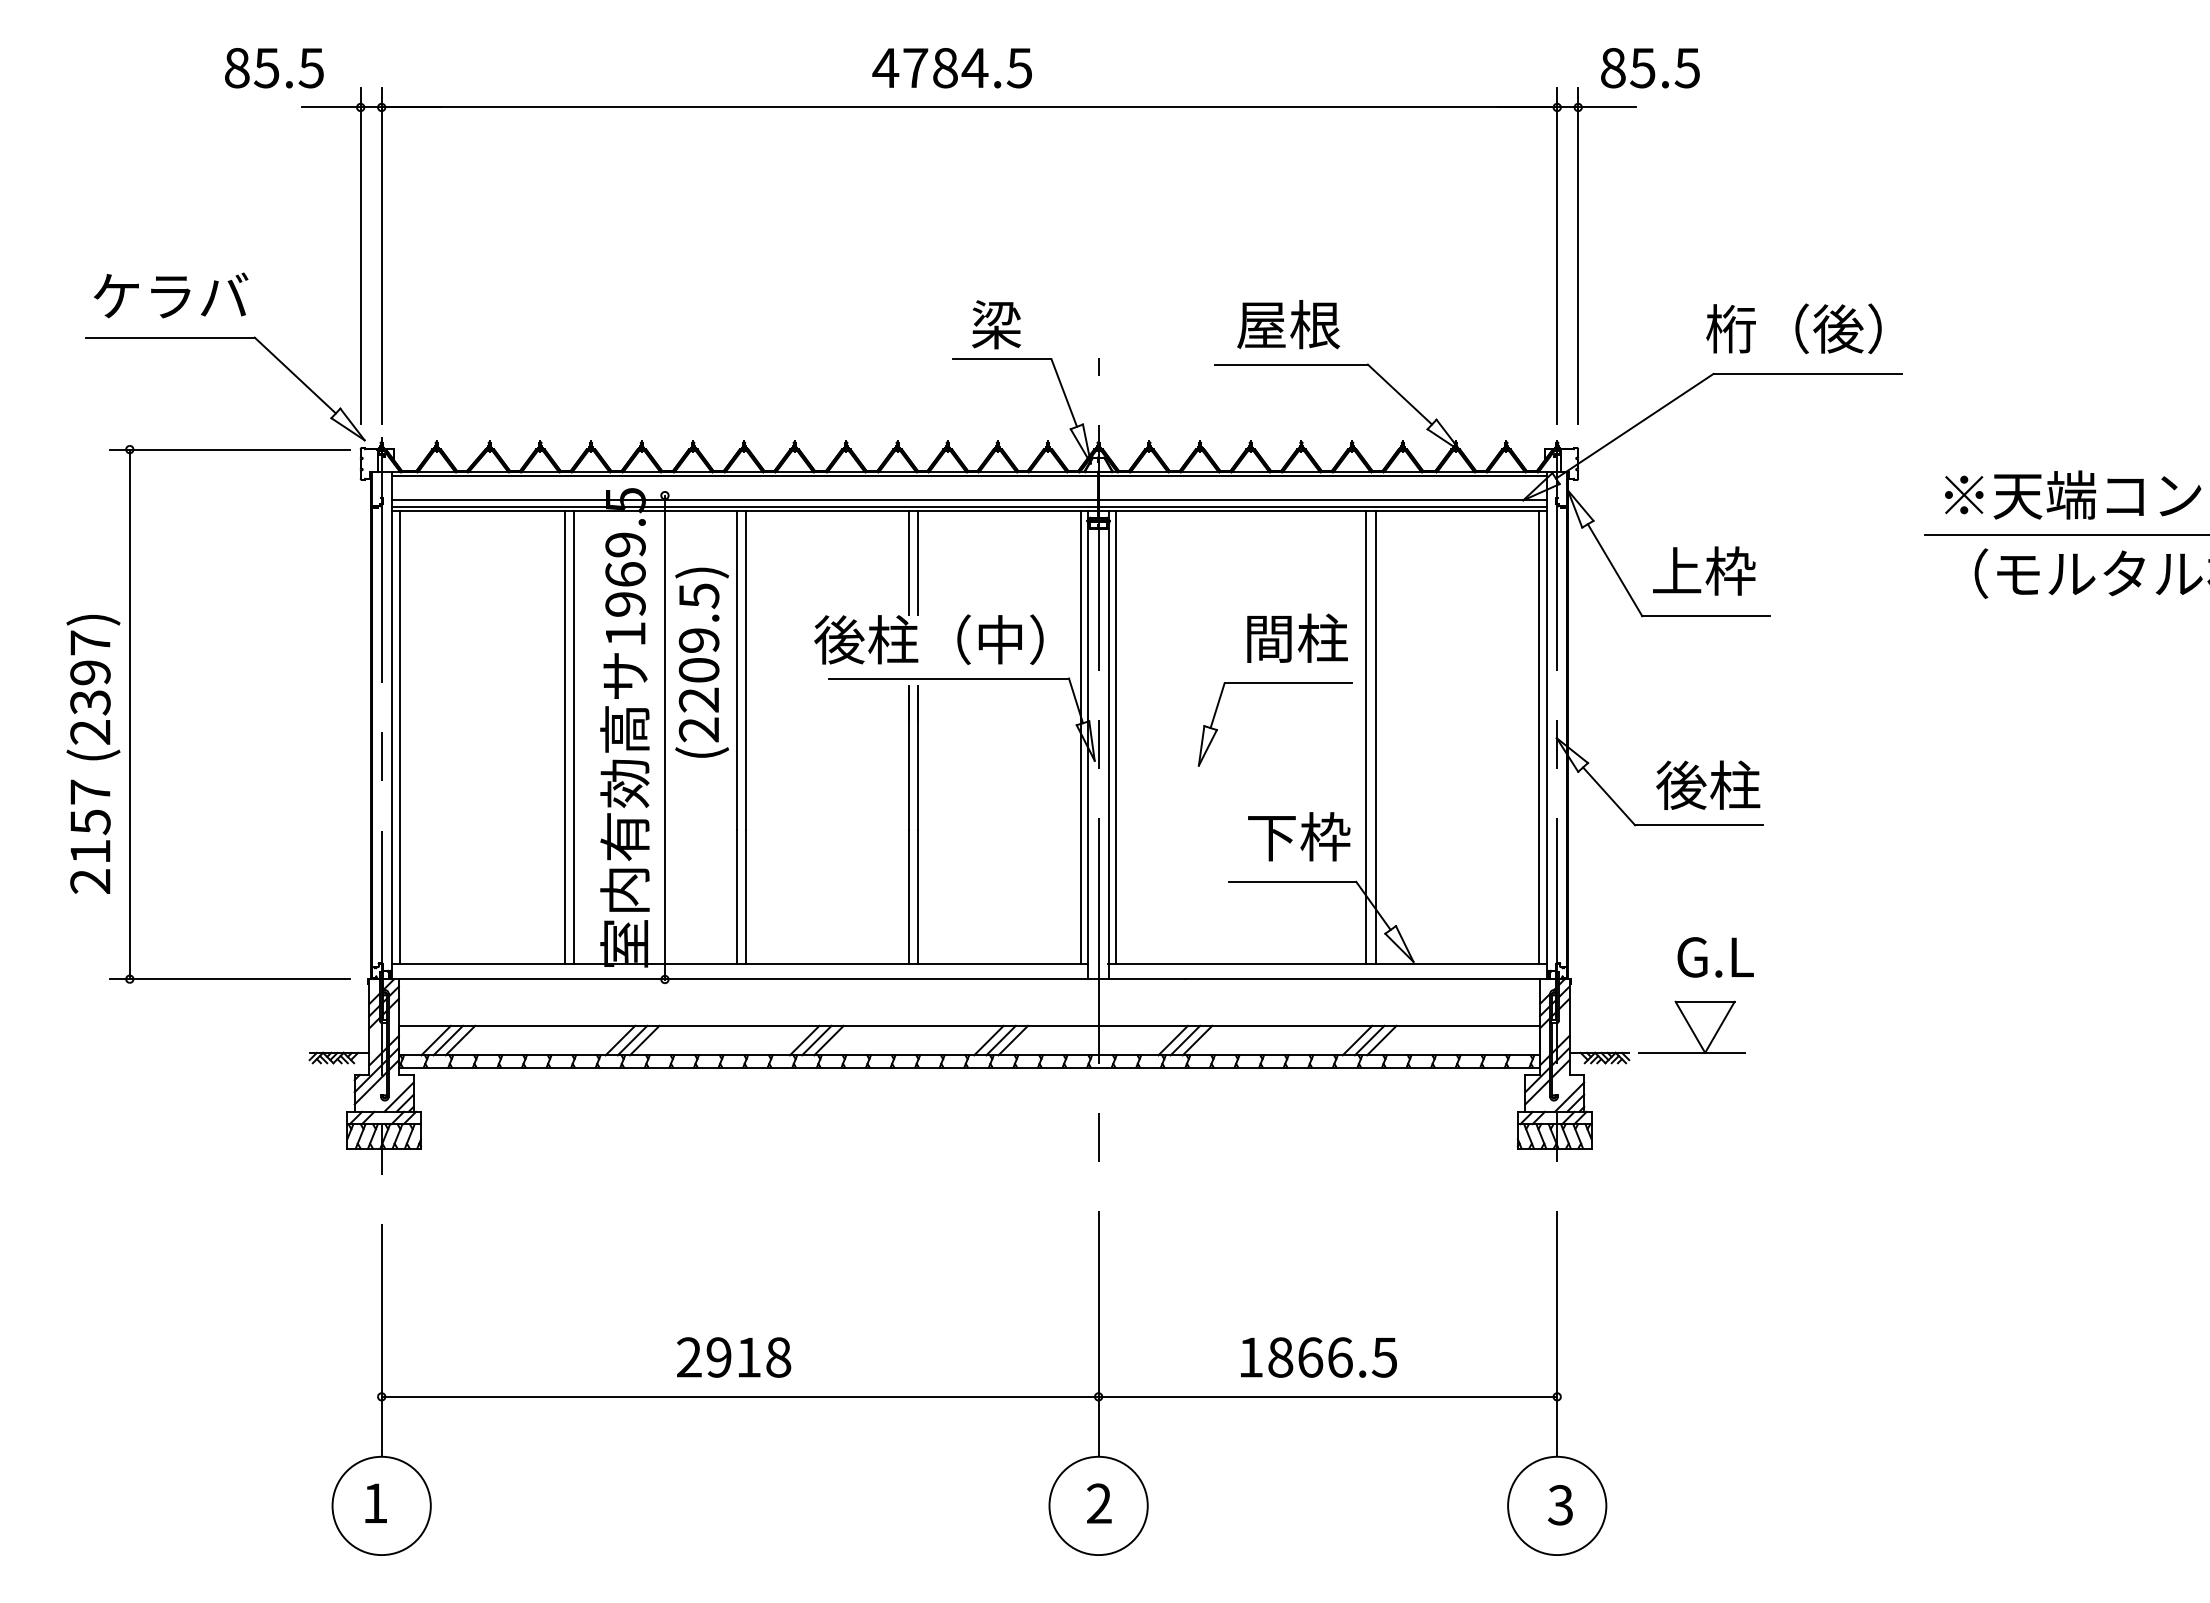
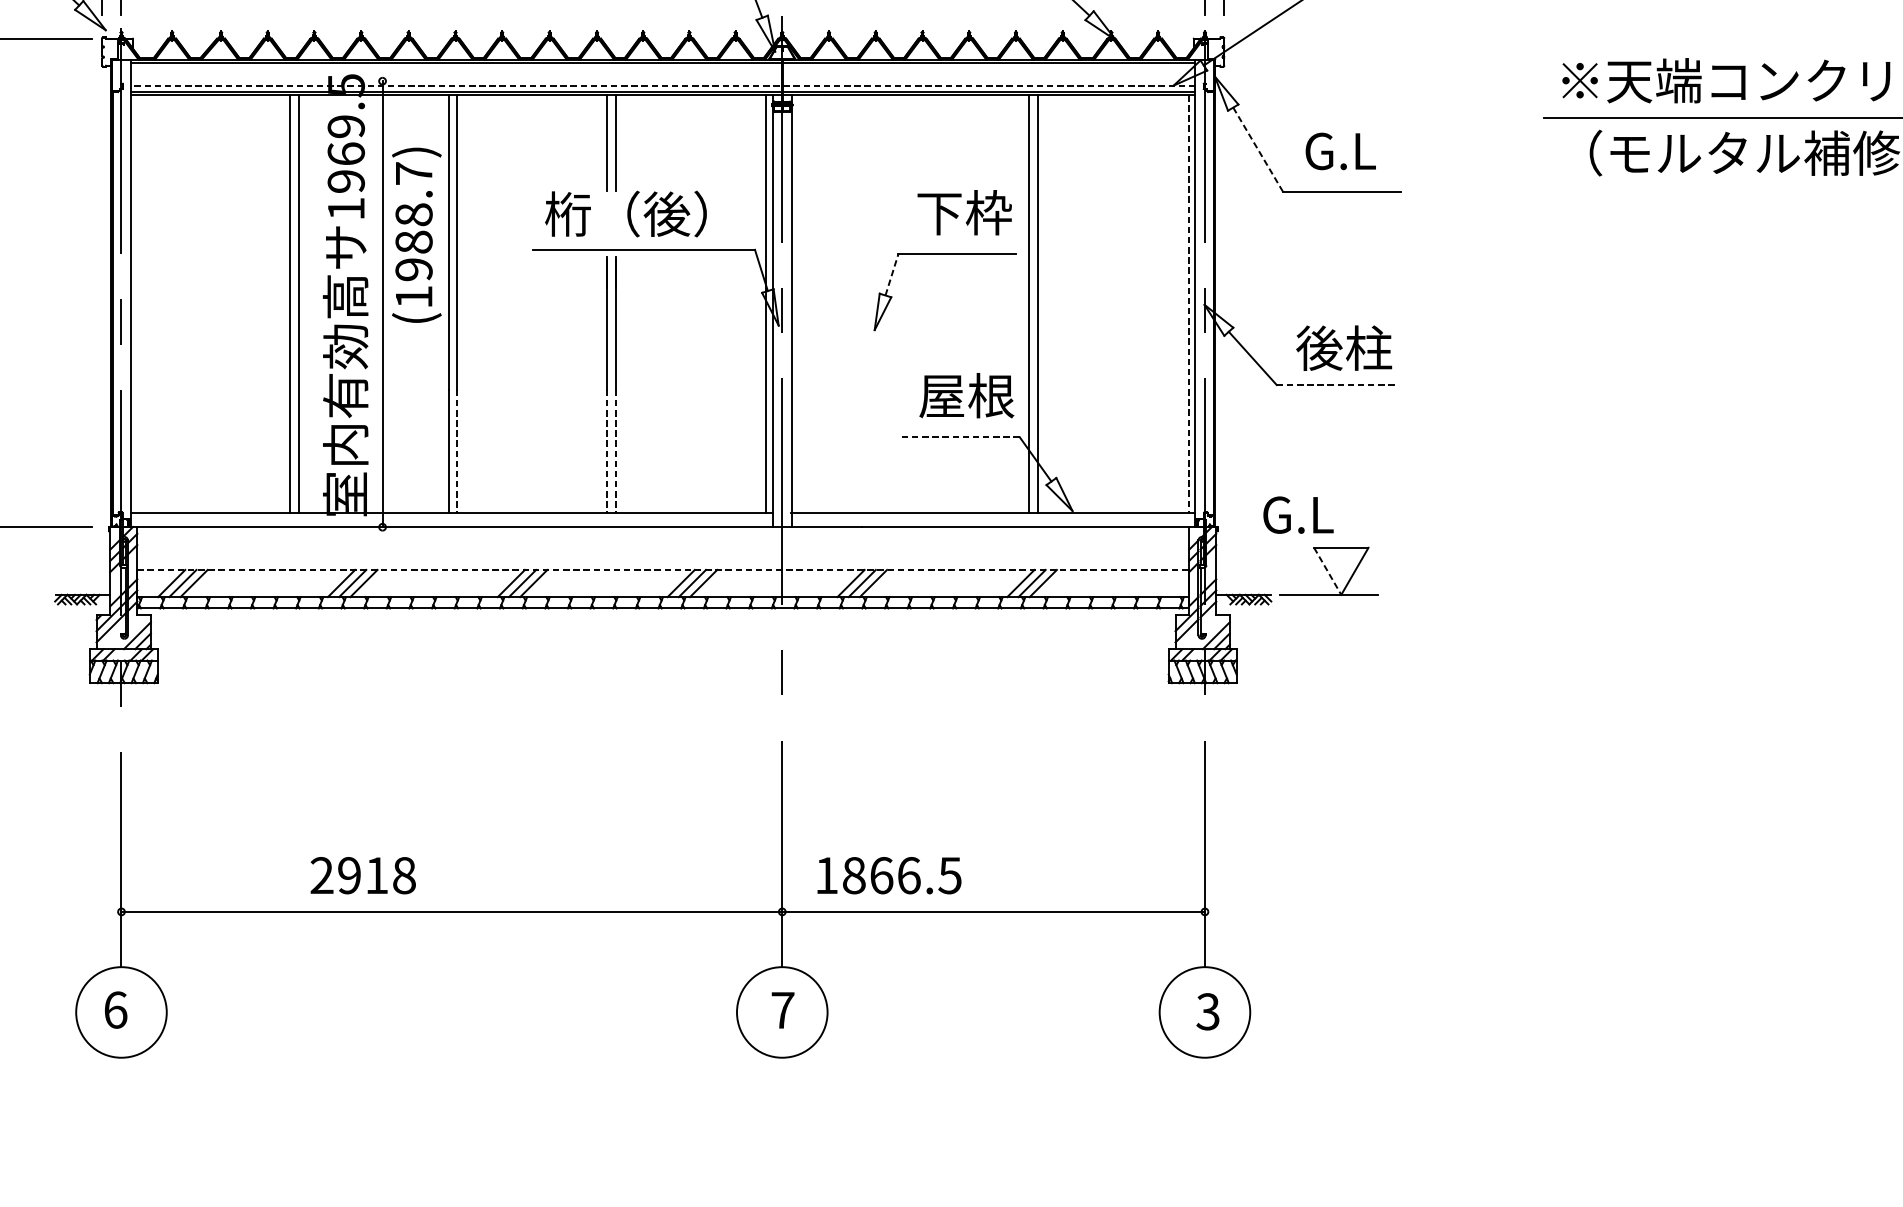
line: (968, 500) -> (662, 85), solid -> dashed
line: (1615, 570) -> (1258, 150), solid -> dashed
text: (1704, 570) -> (1340, 150), 上枠 -> G.L
text: (1296, 637) -> (964, 212), 間柱 -> 下枠
text: (928, 639) -> (625, 213), 後柱（中） -> 桁（後）
text: (698, 662) -> (413, 235), (2209.5) -> (1988.7)
line: (1217, 705) -> (891, 274), solid -> dashed
line: (399, 737) -> (137, 304), removed
line: (1116, 737) -> (798, 304), removed
line: (1539, 737) -> (1188, 304), solid -> dashed
line: (1699, 825) -> (1336, 385), solid -> dashed
text: (1298, 836) -> (966, 395), 下枠 -> 屋根
line: (1292, 881) -> (960, 436), solid -> dashed
line: (745, 897) -> (456, 451), solid -> dashed
line: (908, 897) -> (607, 451), solid -> dashed
line: (917, 897) -> (615, 451), solid -> dashed
text: (1715, 957) -> (1298, 515), moved
line: (969, 1025) -> (663, 569), solid -> dashed
line: (1690, 1027) -> (1327, 571), solid -> dashed
text: (734, 1357) -> (363, 875), moved
text: (1318, 1357) -> (889, 875), moved
text: (375, 1503) -> (115, 1010), 1 -> 6
text: (1099, 1503) -> (783, 1010), 2 -> 7

